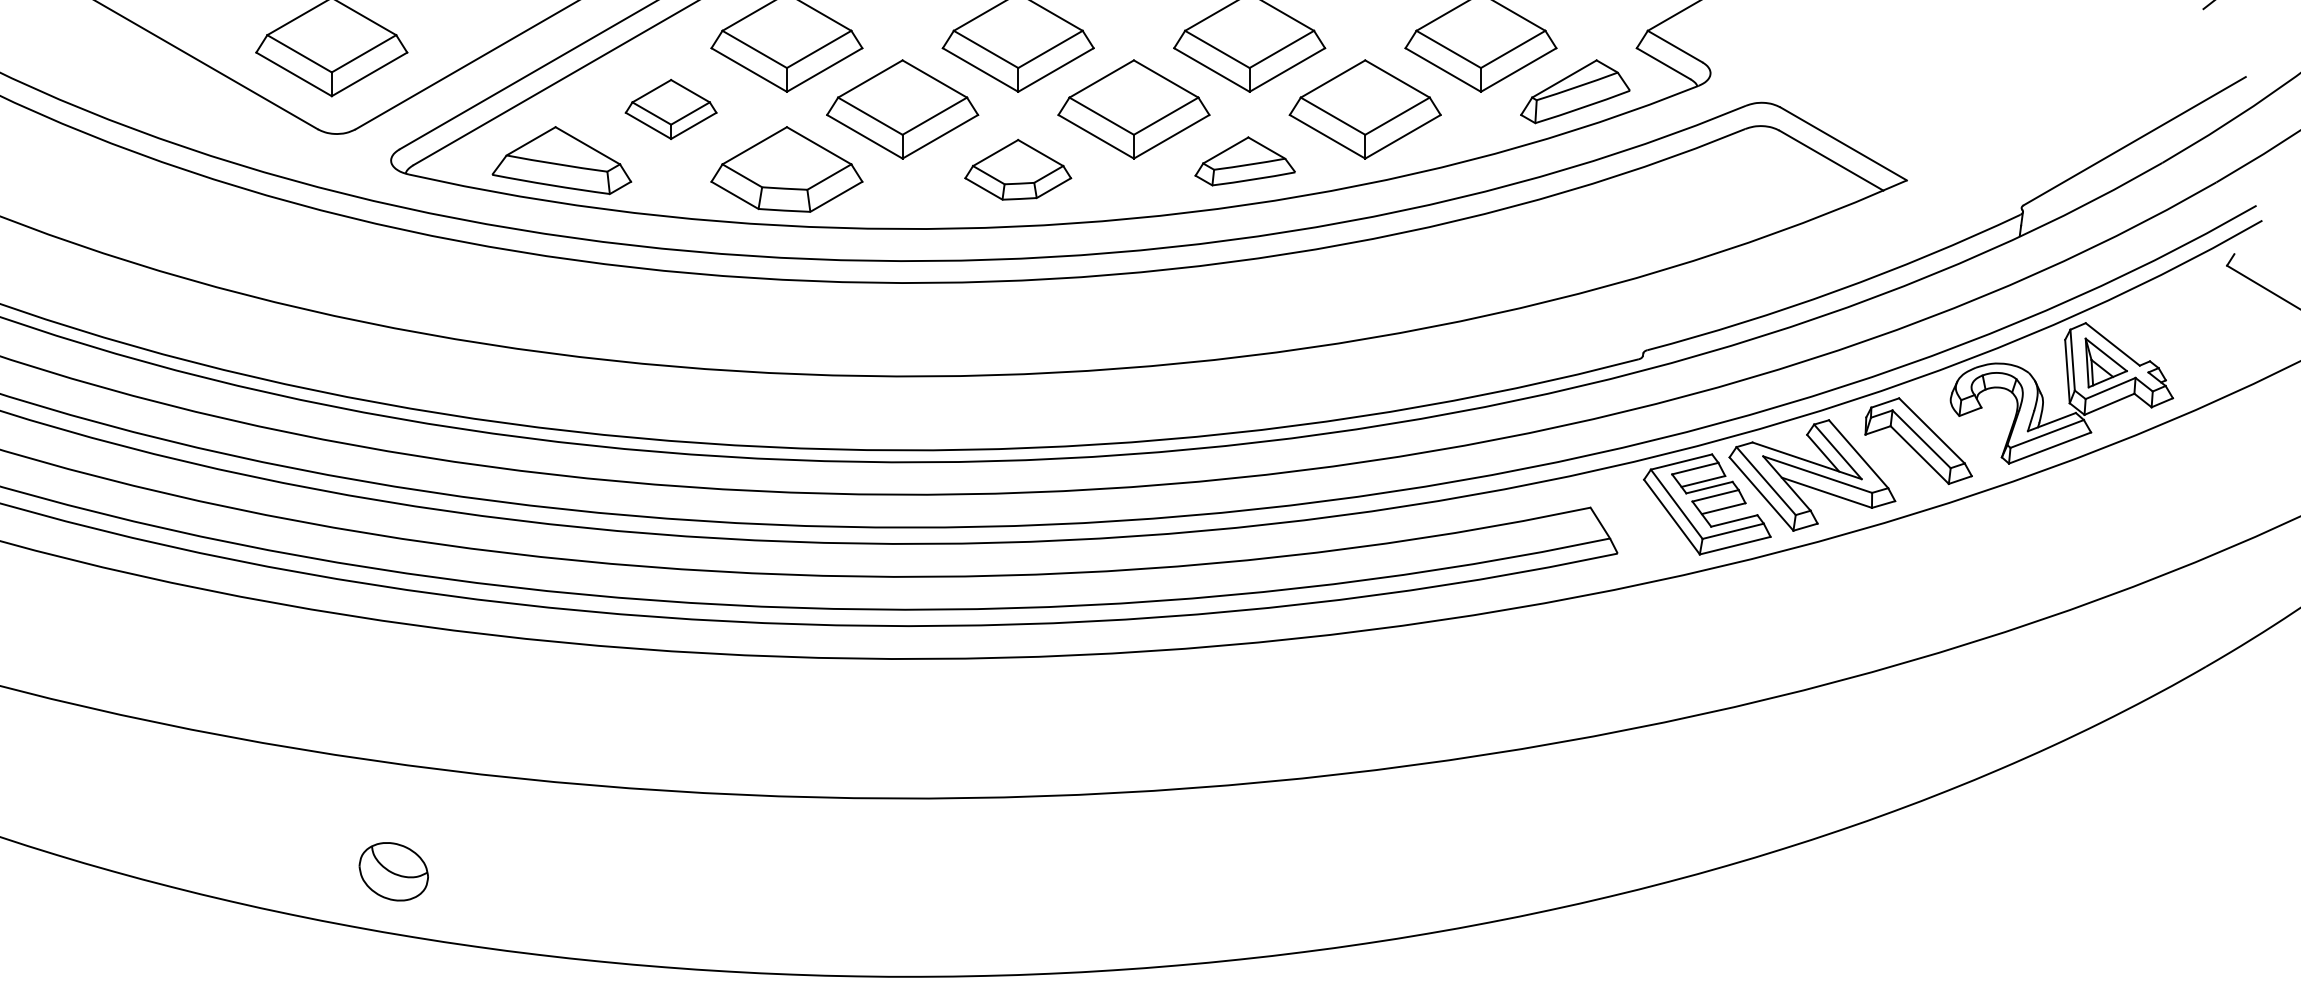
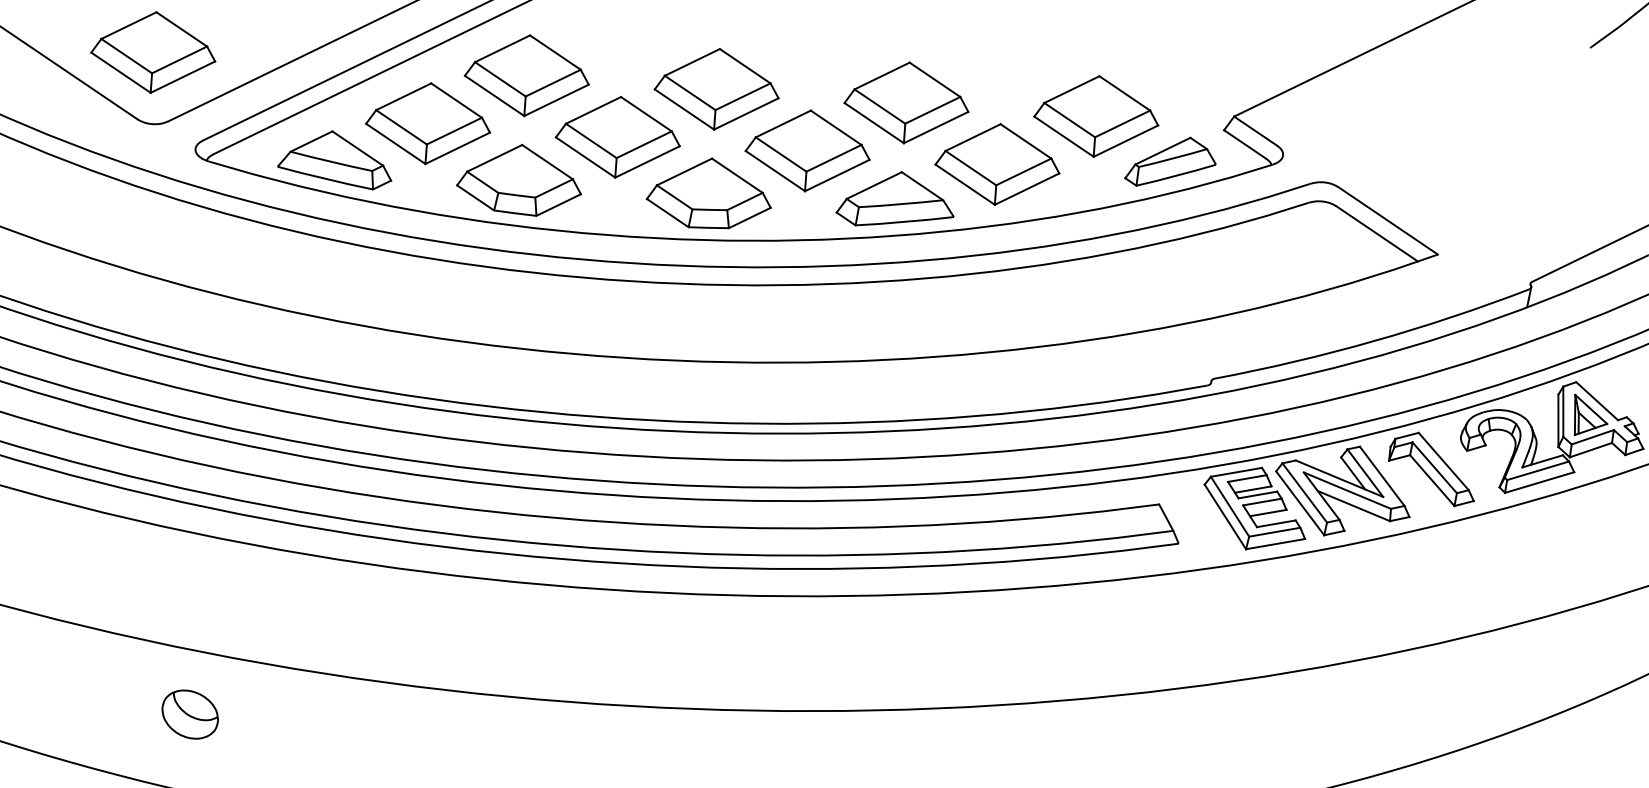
part: (670, 109) -> (427, 123), size x1.67
part: (1245, 161) -> (896, 200), size x1.43
part: (1017, 169) -> (708, 193), size x1.43
part: (393, 871) -> (189, 714), moved

